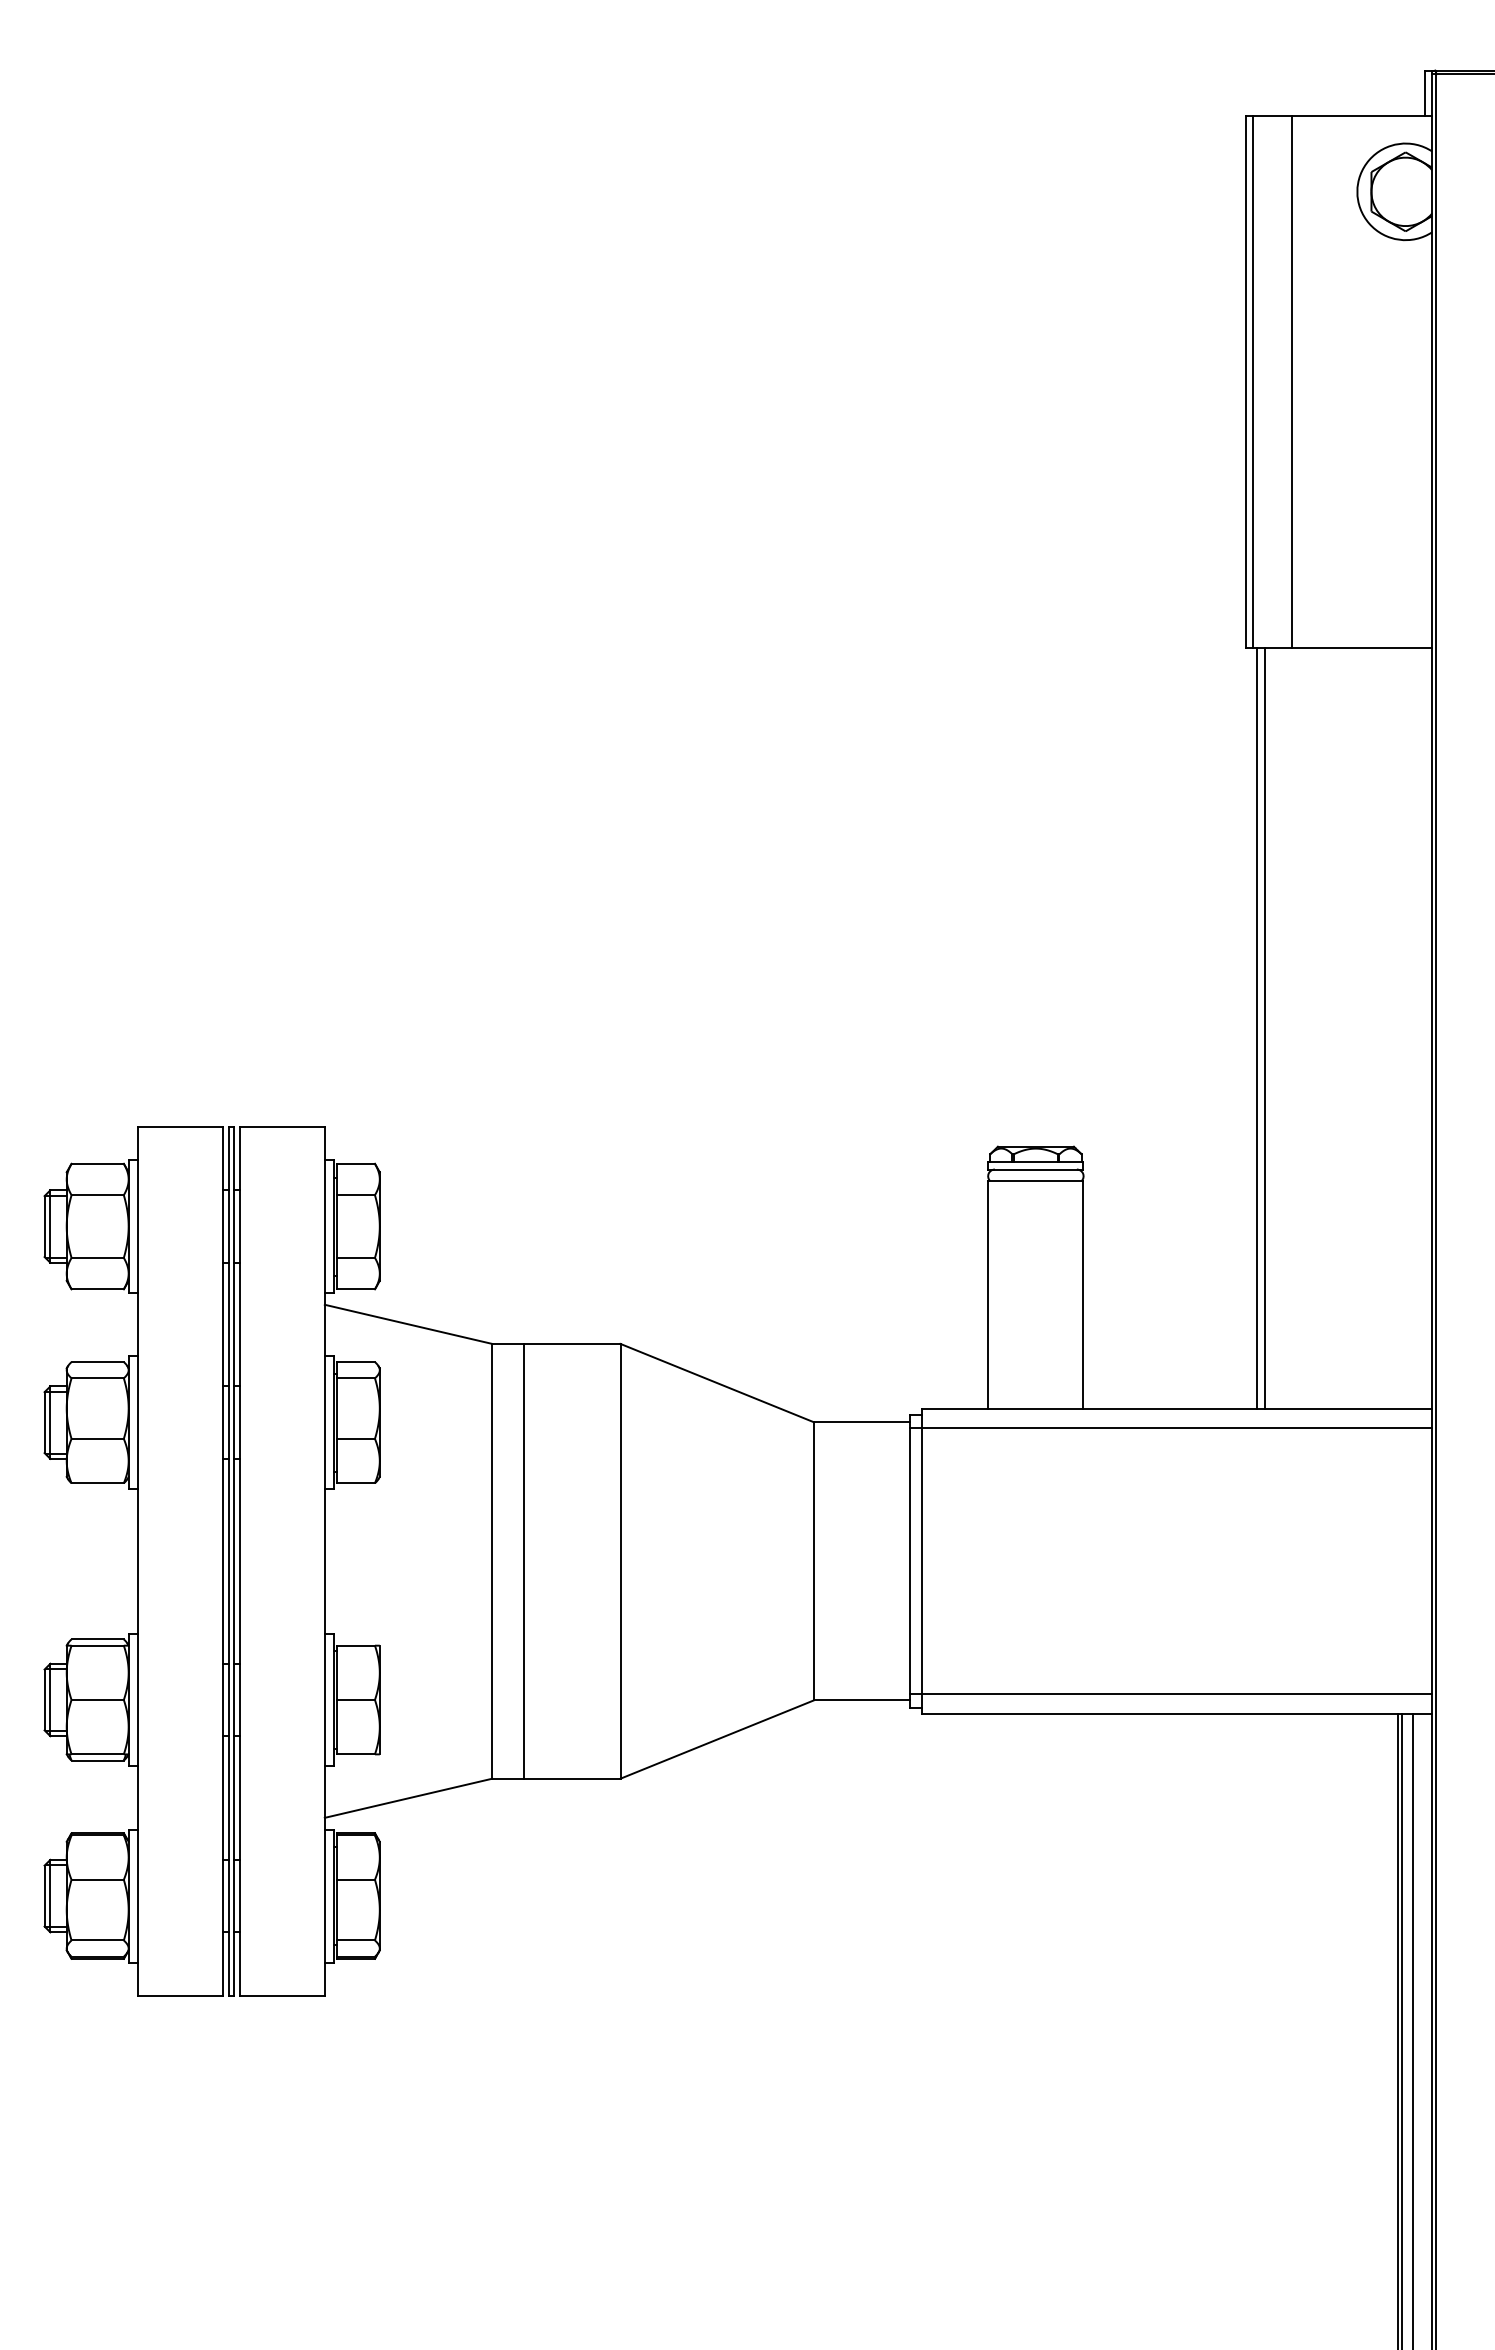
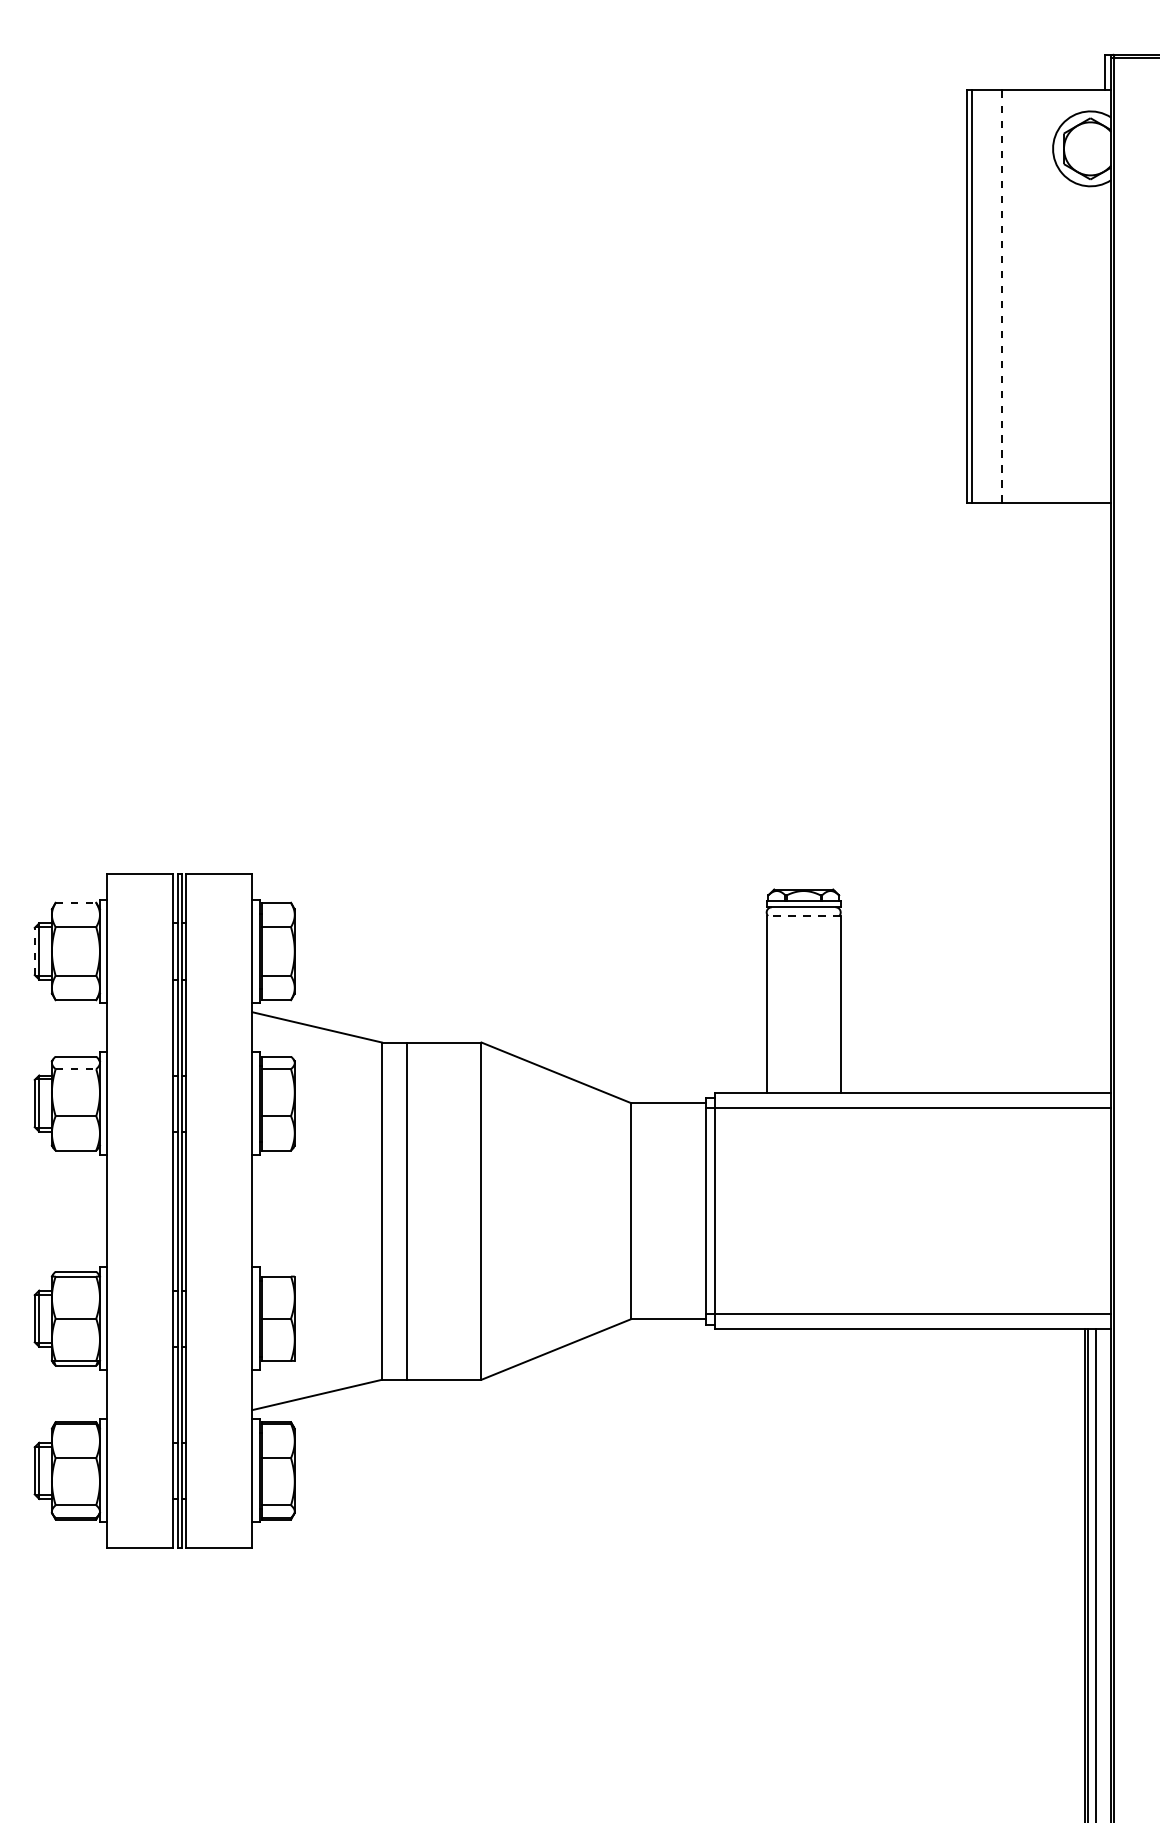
line: (1291, 381) -> (1001, 295), solid -> dashed
line: (1257, 1028) -> (975, 797), removed
line: (1264, 1028) -> (981, 797), removed
line: (98, 1163) -> (76, 902), solid -> dashed
line: (1035, 1180) -> (803, 915), solid -> dashed
line: (44, 1226) -> (34, 951), solid -> dashed
line: (98, 1378) -> (76, 1069), solid -> dashed

